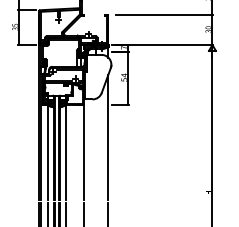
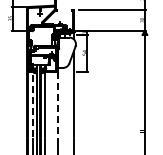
line: (47, 151) -> (32, 103), solid -> dashed
line: (84, 153) -> (57, 104), solid -> dashed

